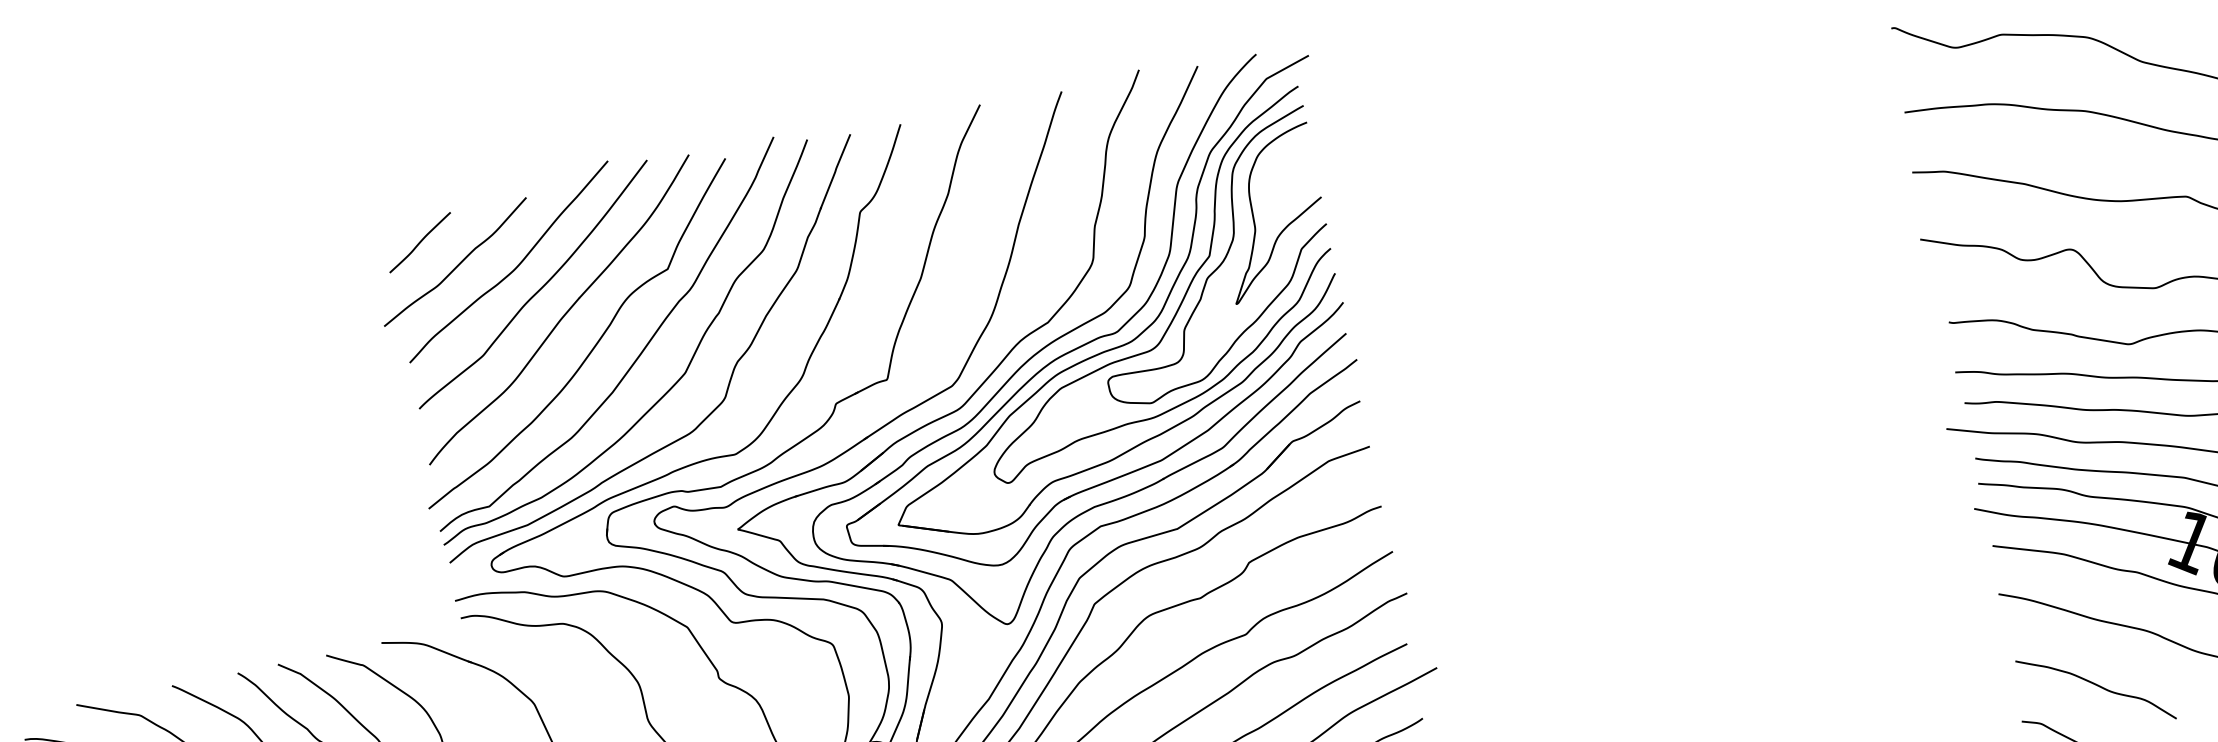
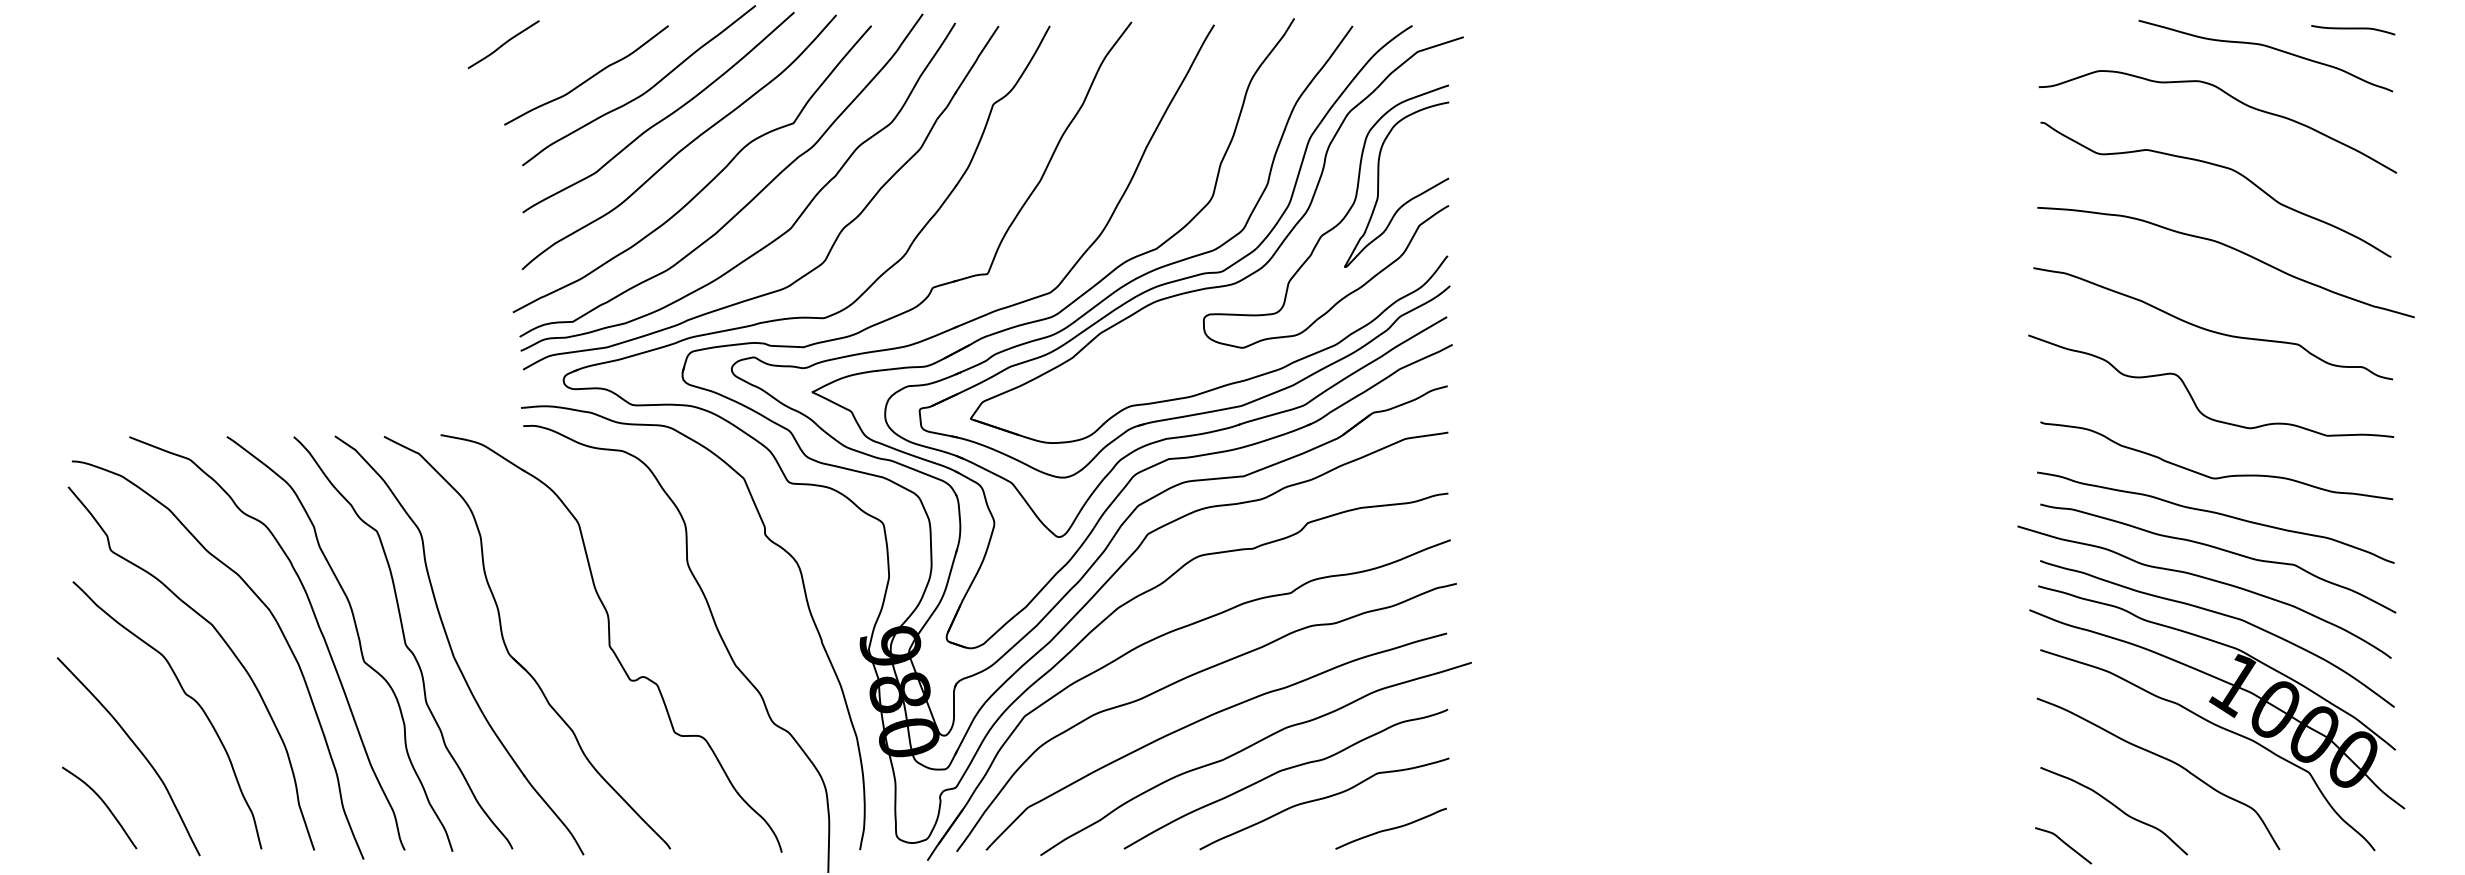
curve: (419, 242) -> (503, 44), moved
curve: (1180, 302) -> (1290, 254), removed

